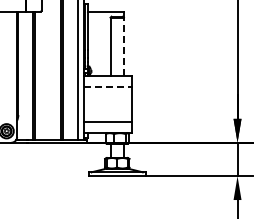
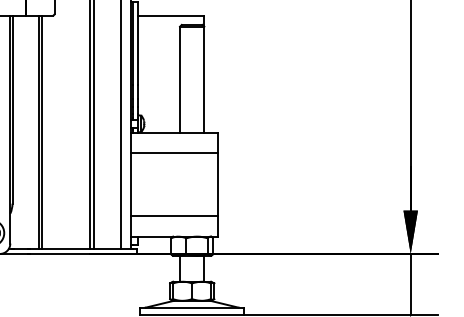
line: (123, 46) -> (203, 79), dashed -> solid
line: (107, 87) -> (174, 153), dashed -> solid

